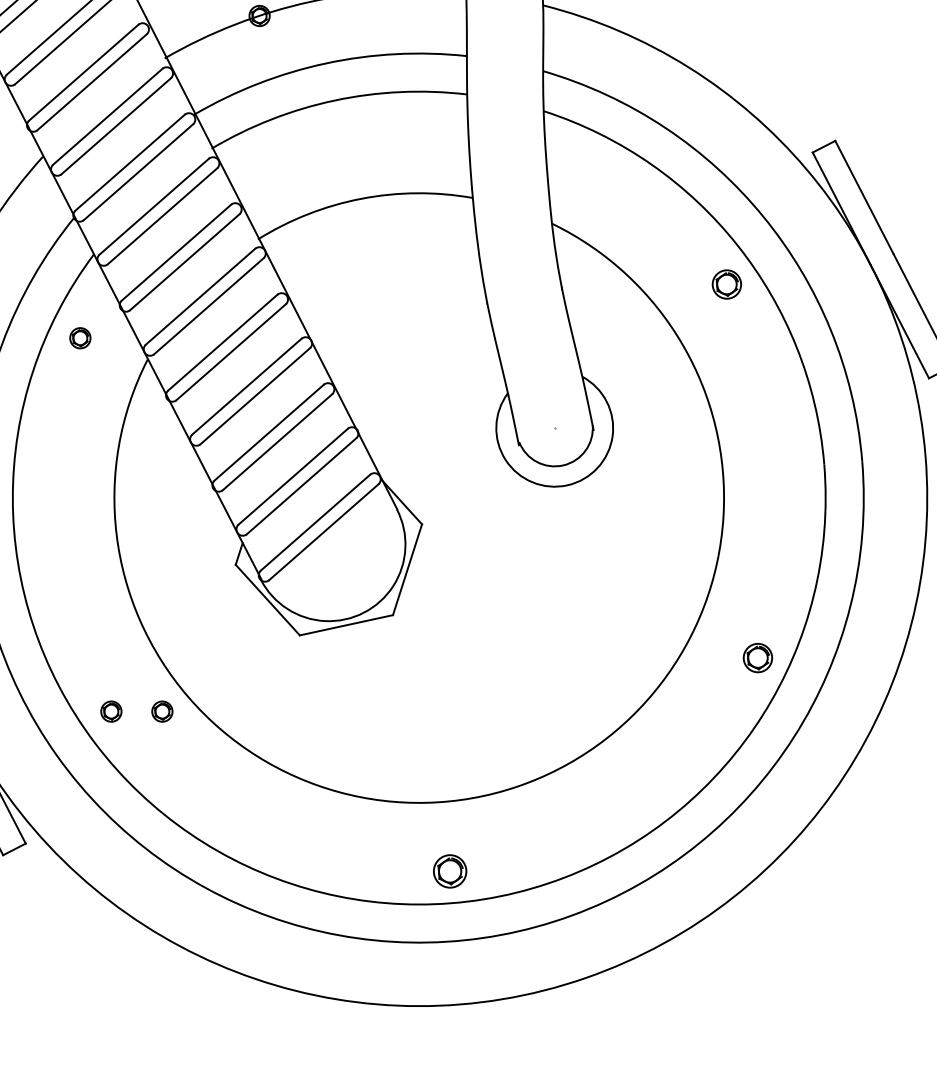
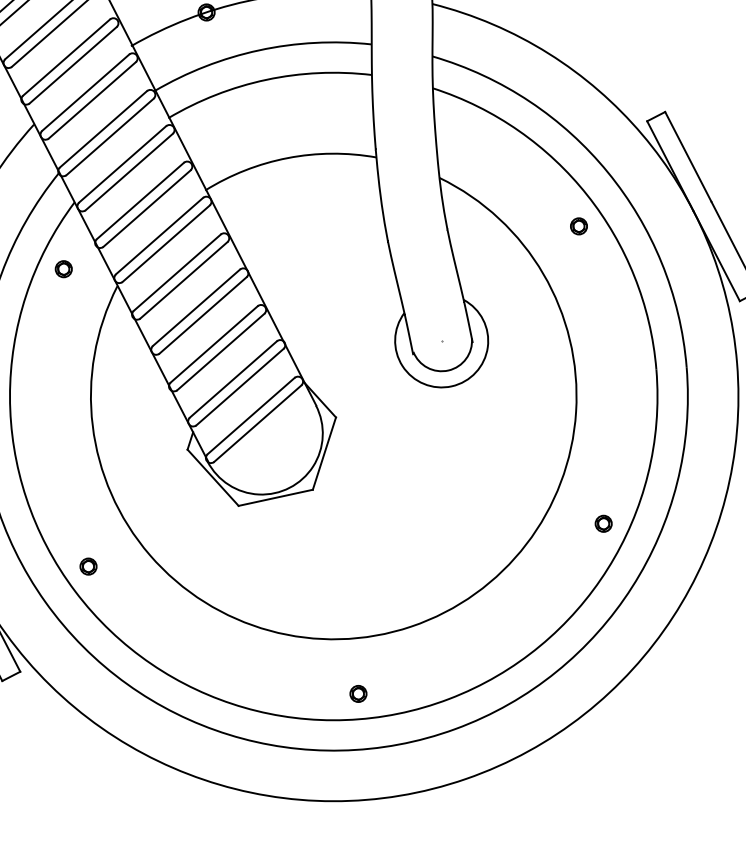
part: (727, 284) -> (579, 226), size x0.71
part: (758, 657) -> (604, 523), size x0.71
part: (162, 711) -> (129, 566), removed
part: (450, 871) -> (358, 693), size x0.62

